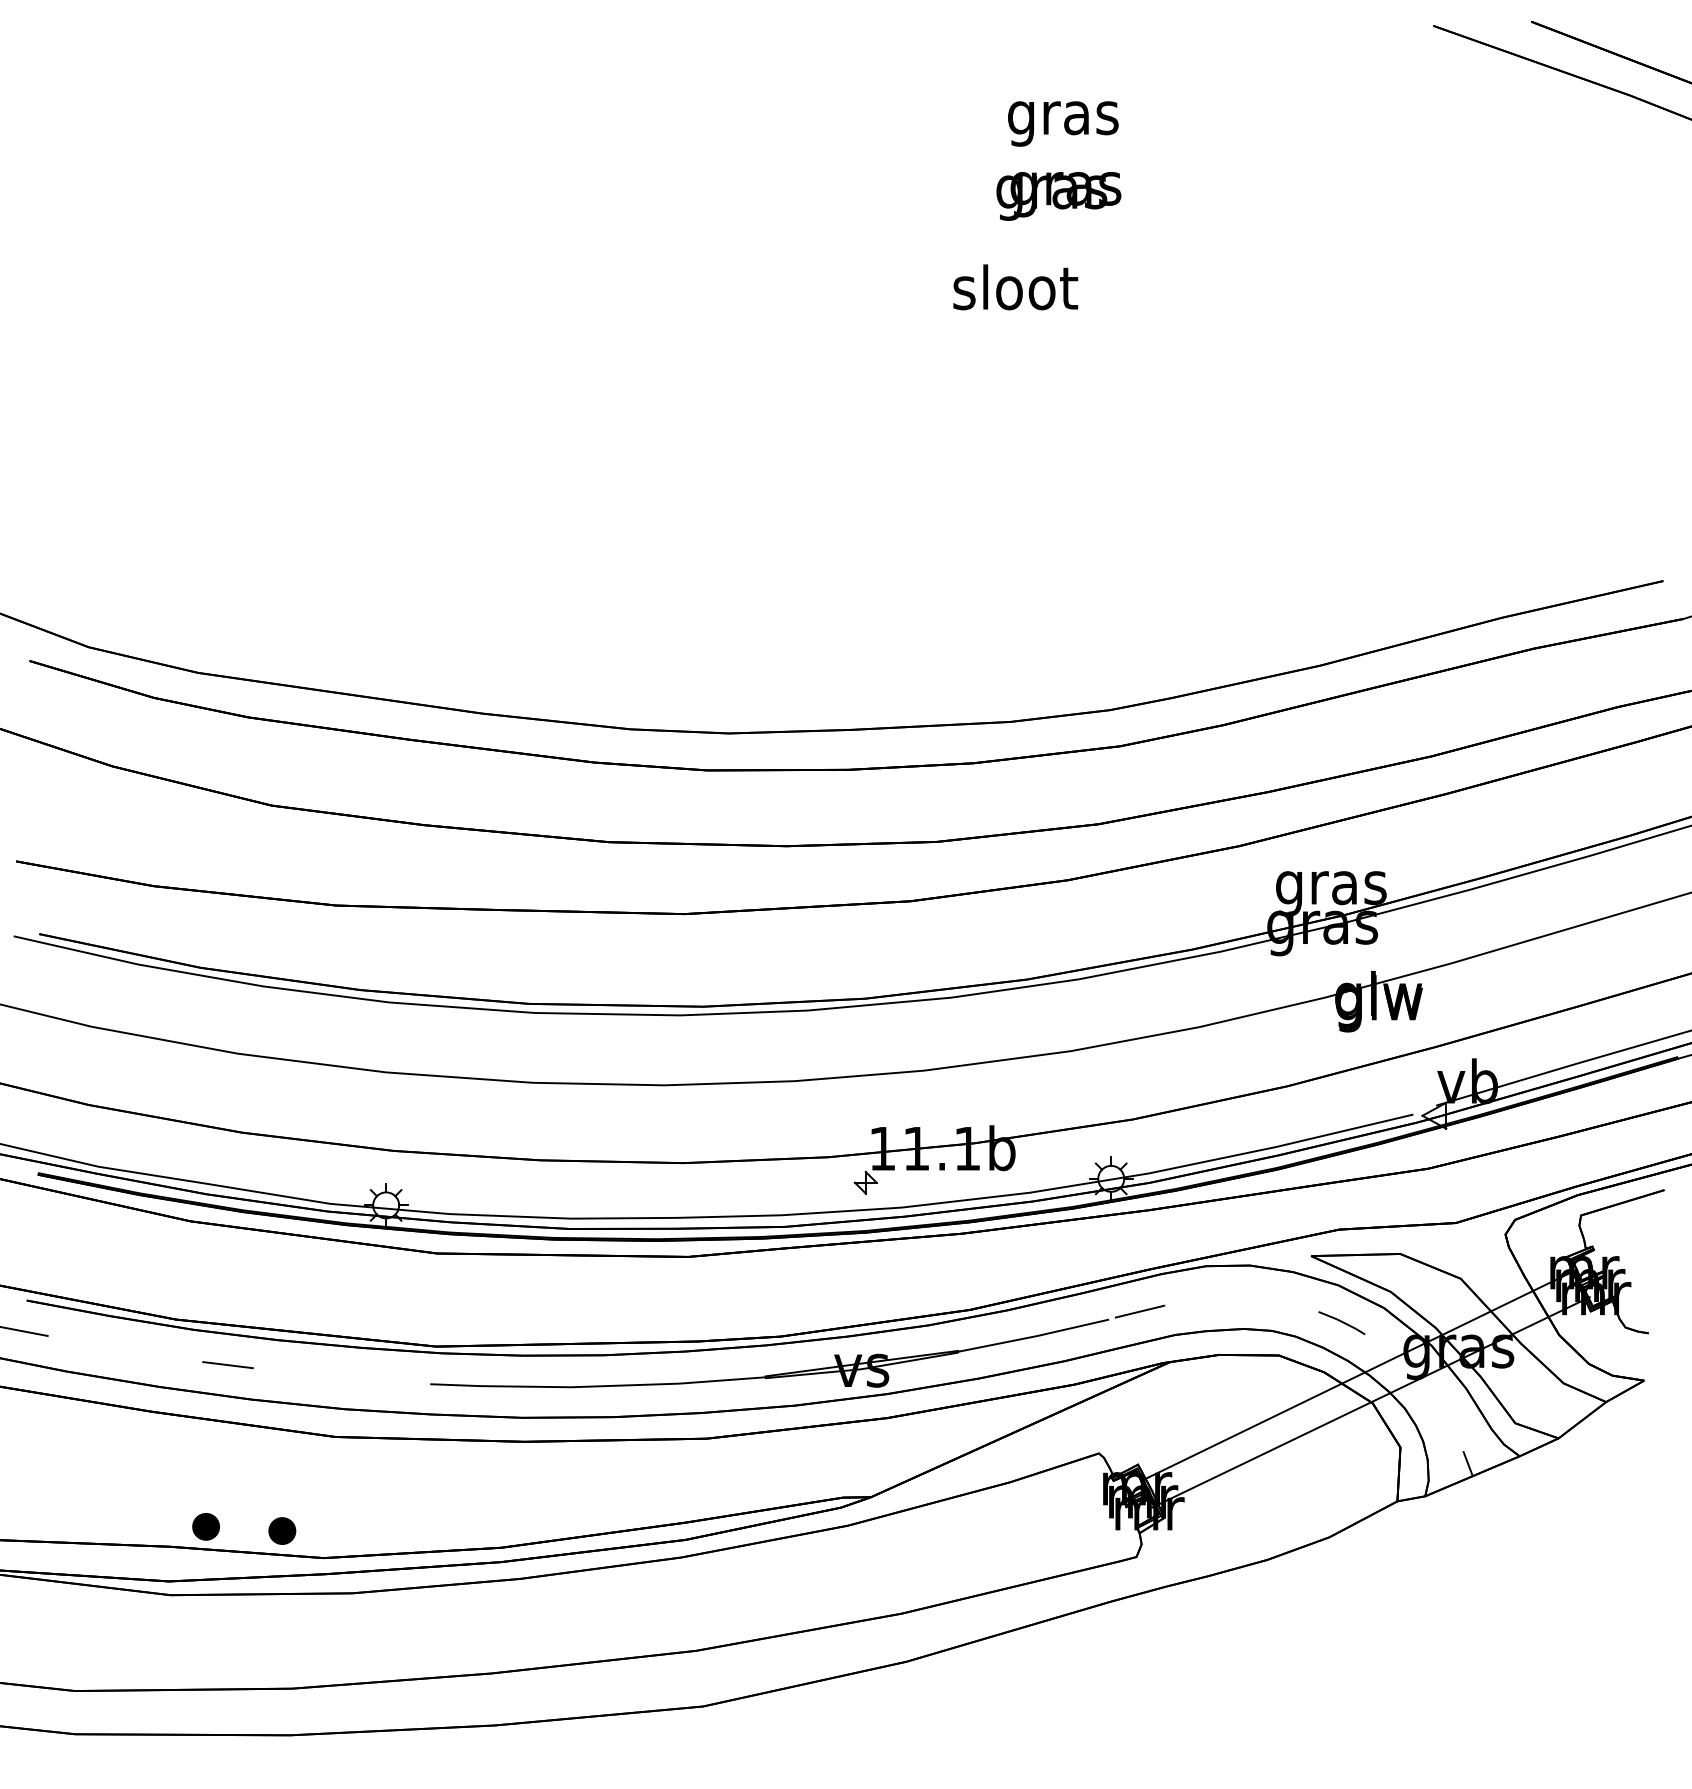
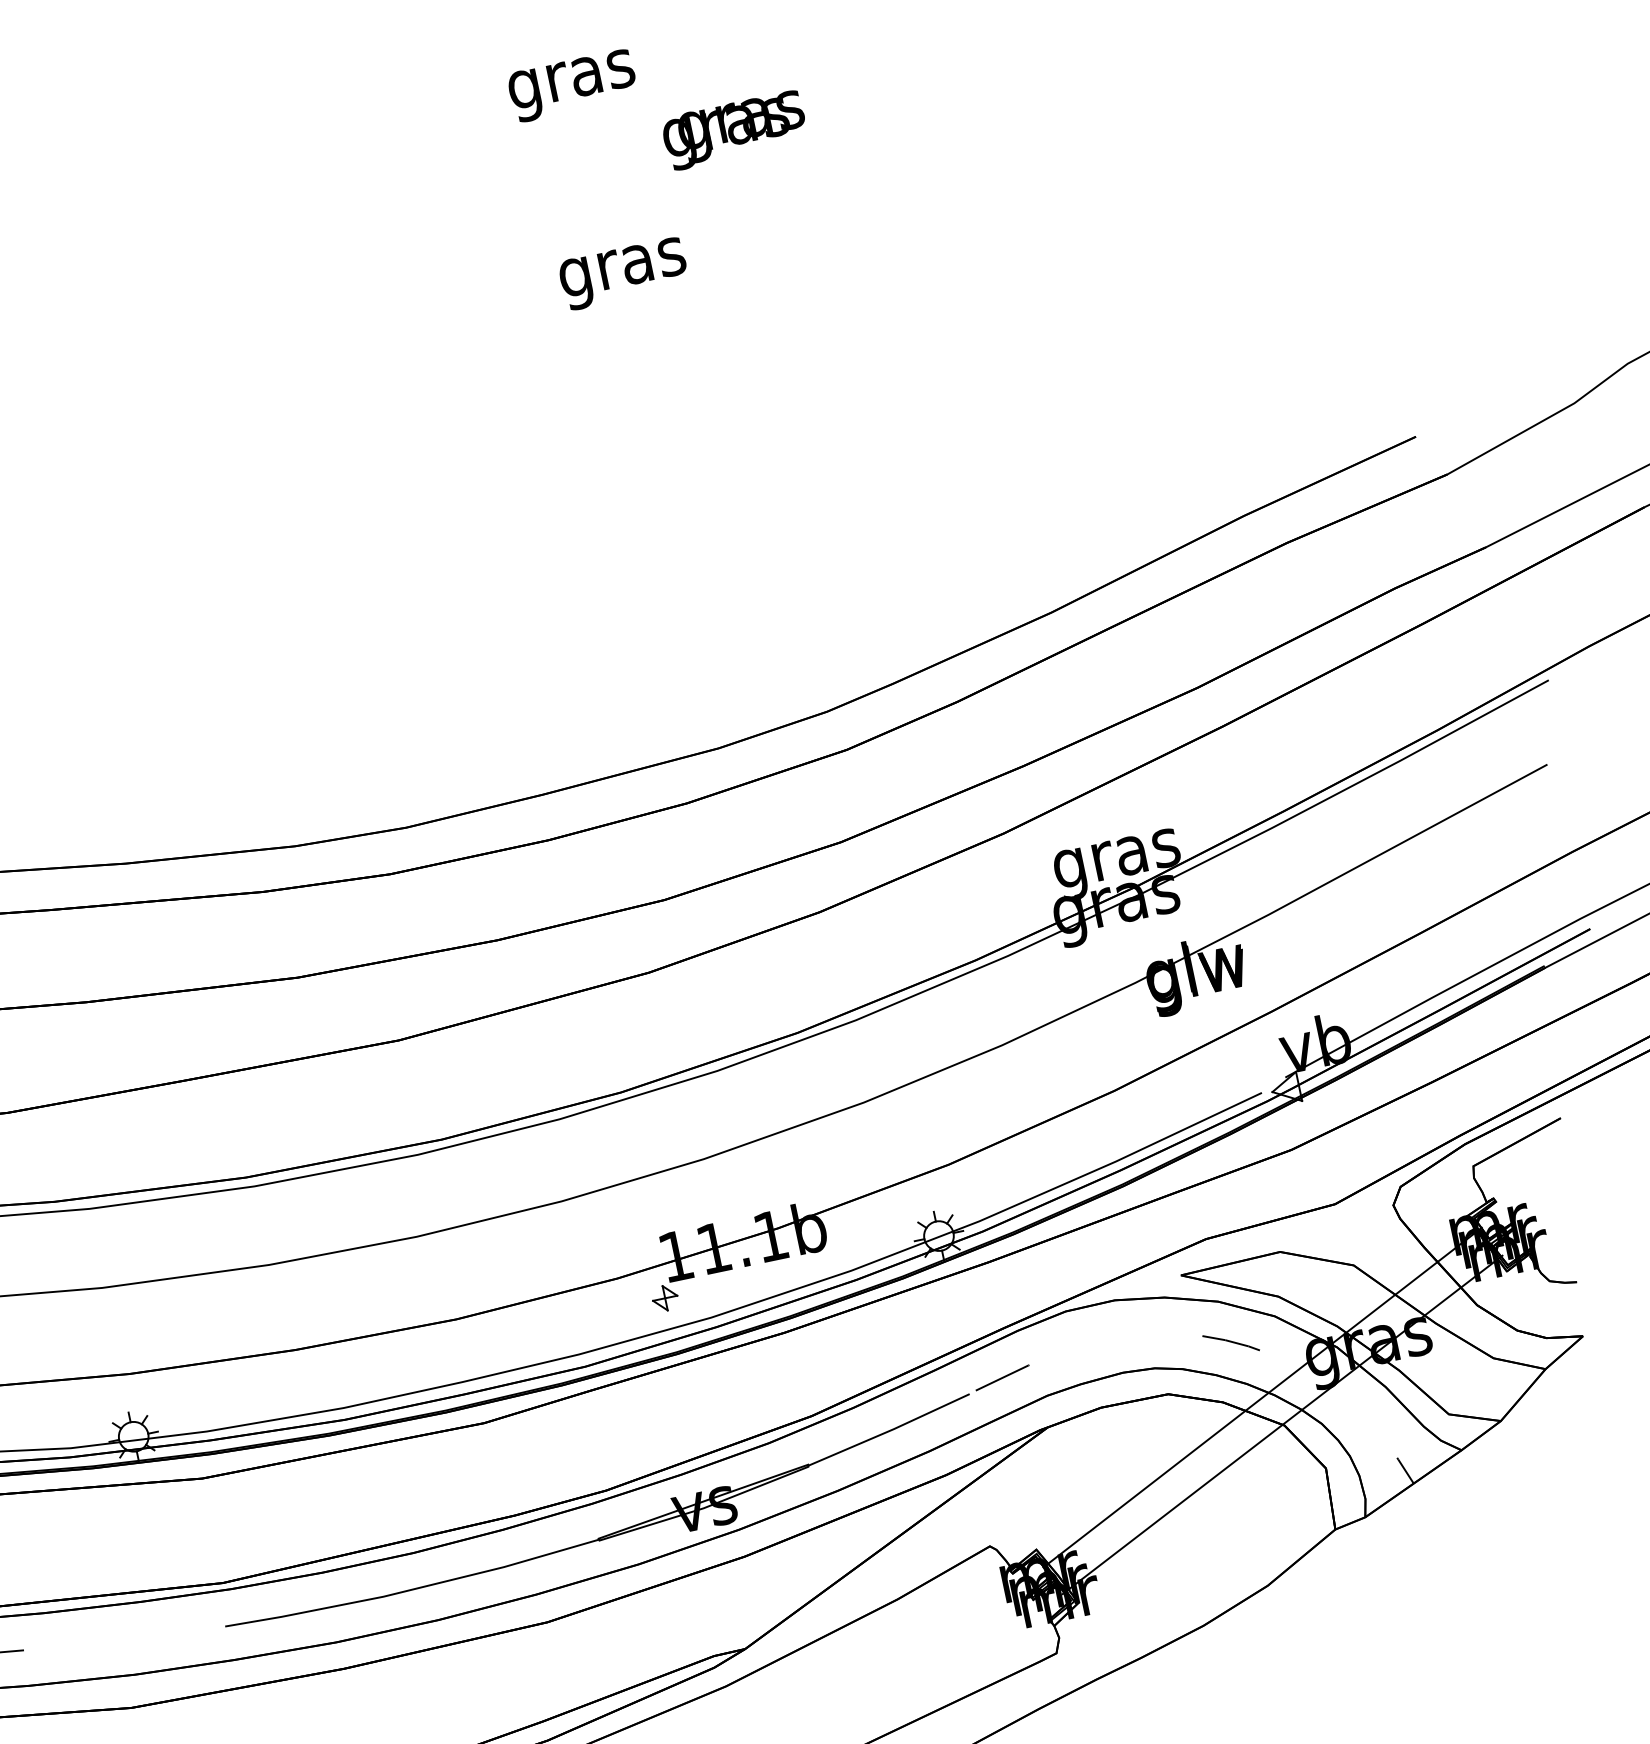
text: (1063, 123) -> (572, 85), moved
text: (1058, 196) -> (734, 130), moved
text: (1015, 292) -> (622, 266), sloot -> gras

